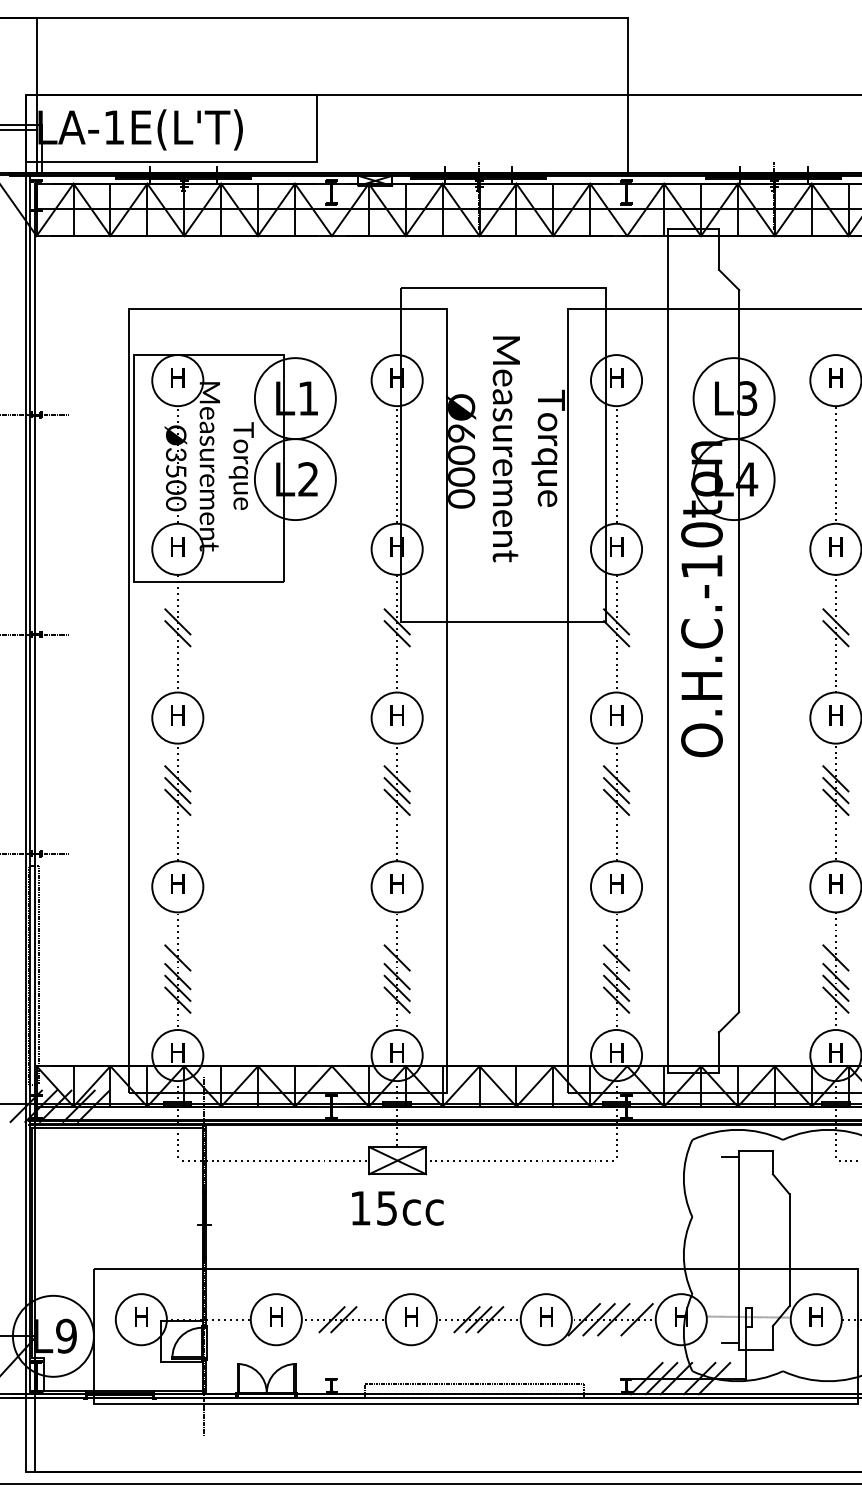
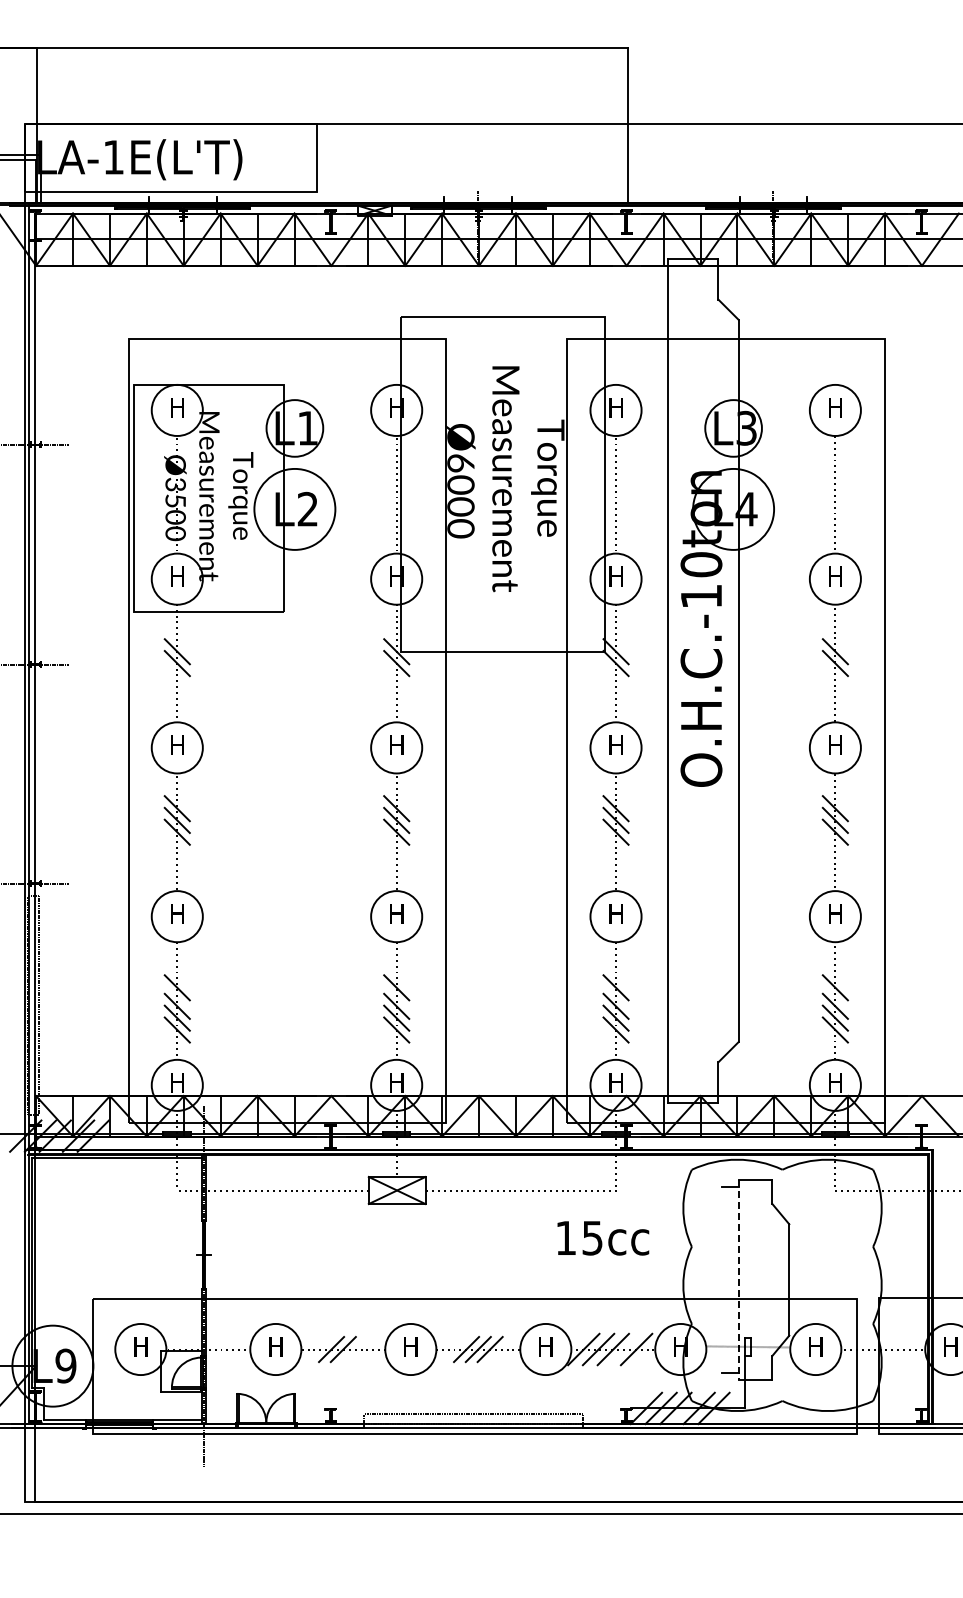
circle: (295, 397) -> (294, 427), size x0.7
circle: (734, 397) -> (733, 427), size x0.7
text: (398, 1208) -> (603, 1238), moved
line: (739, 1249) -> (738, 1279), solid -> dashed

